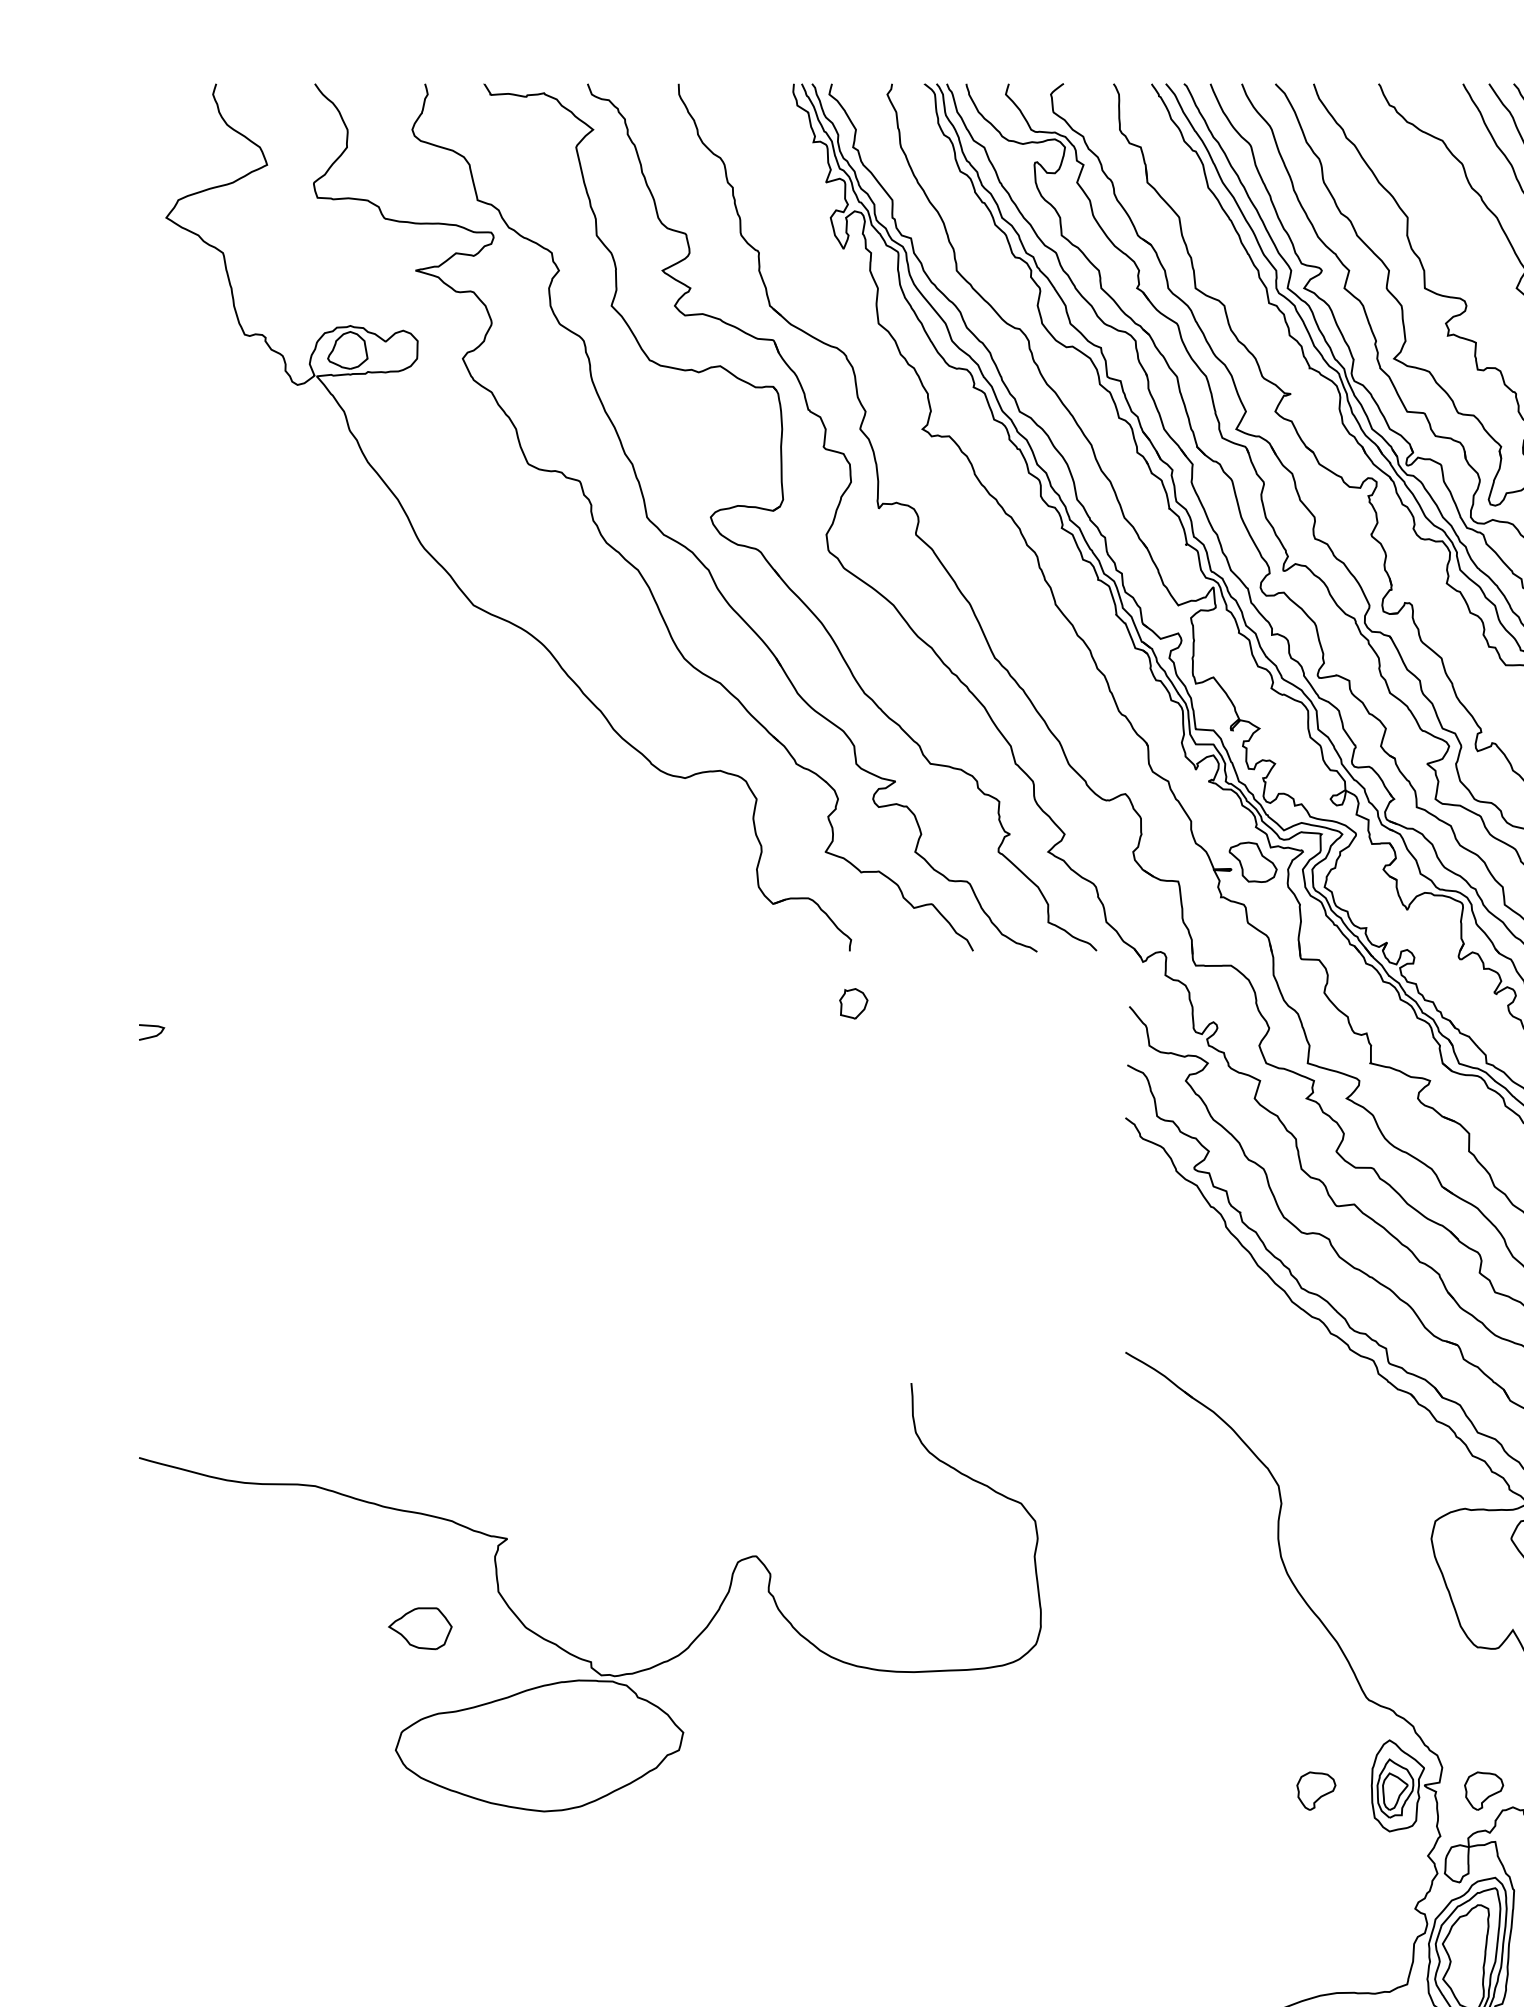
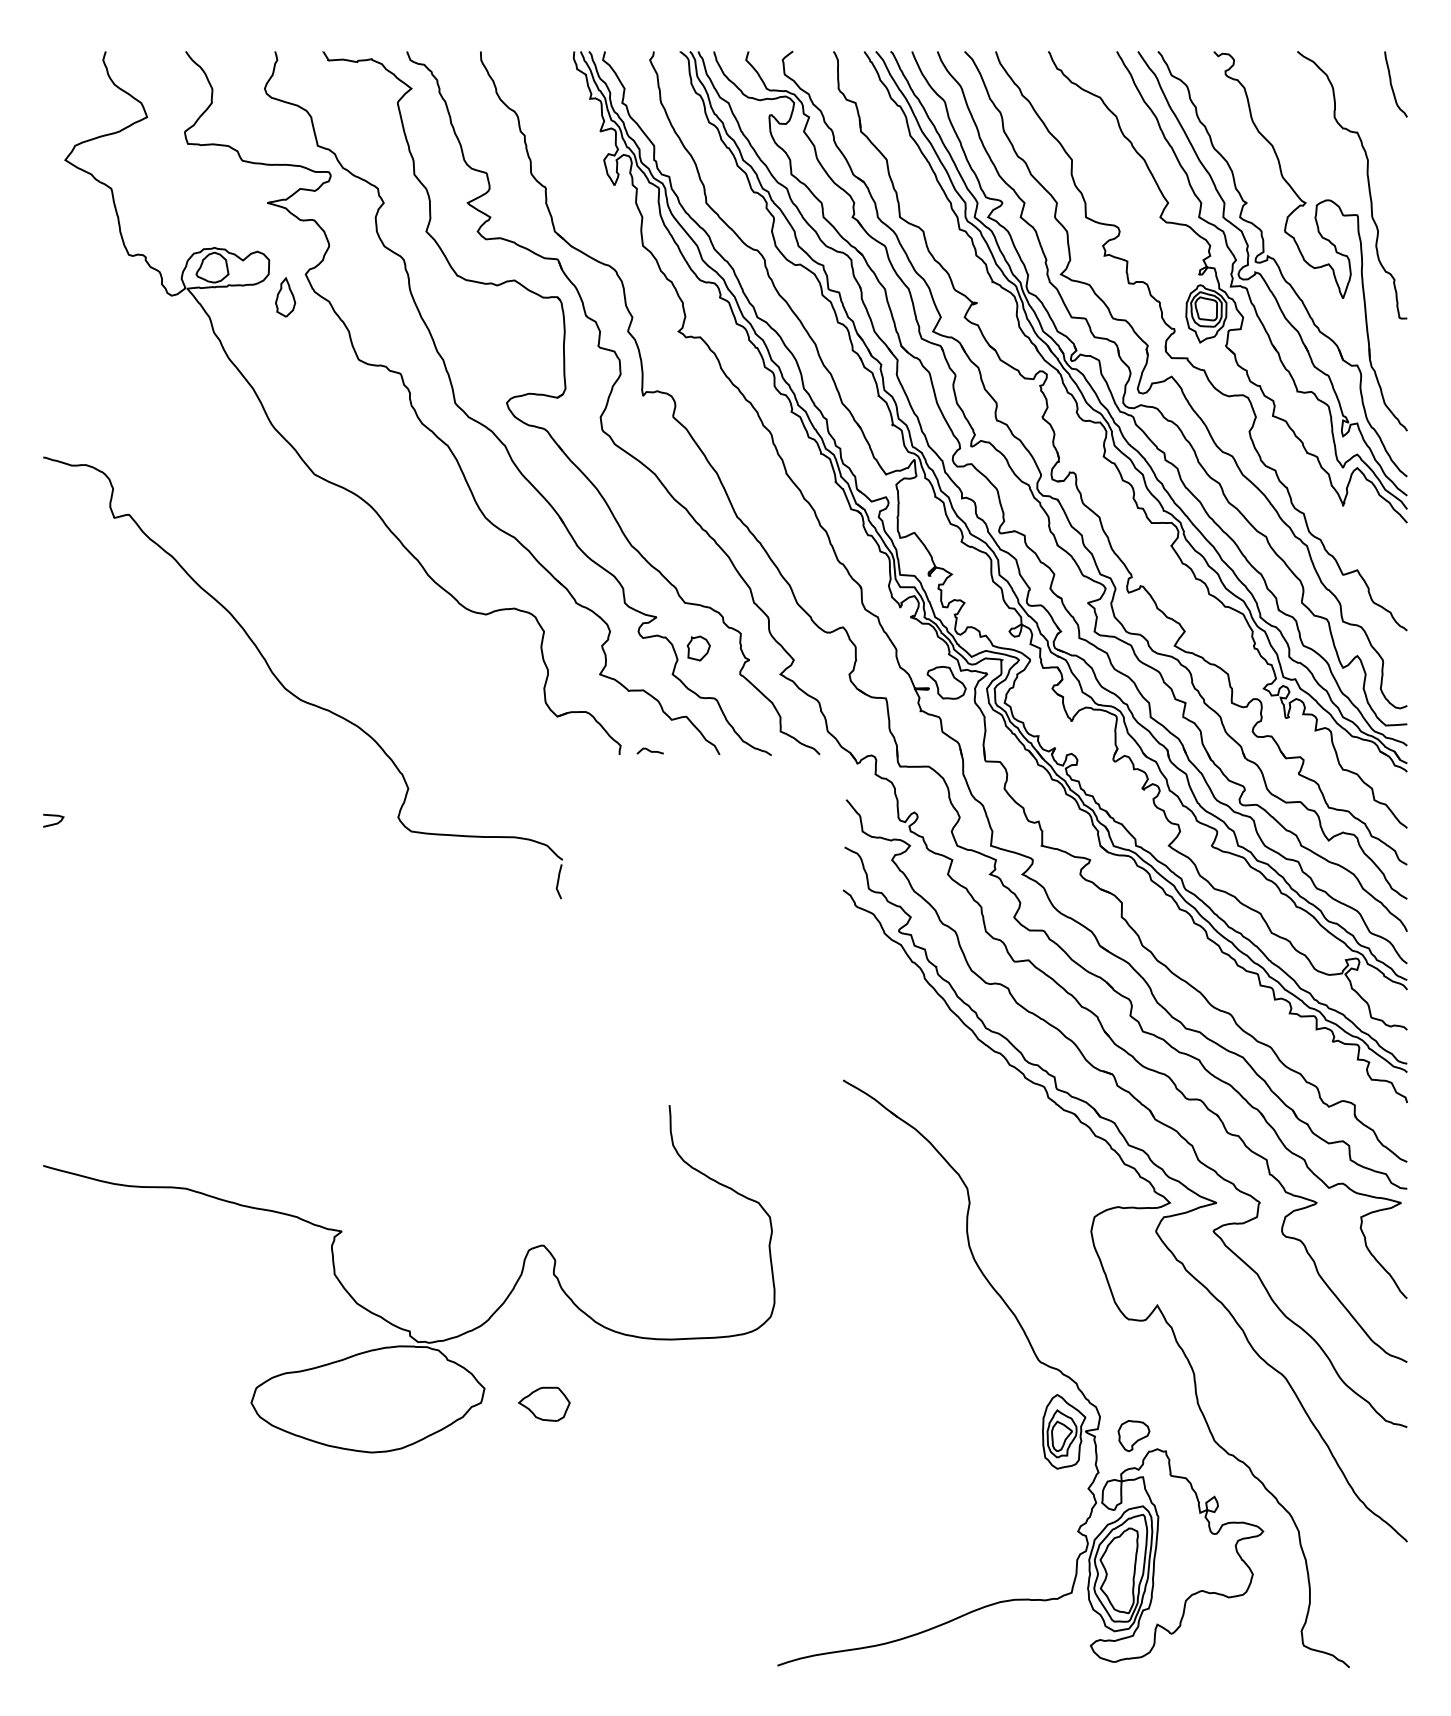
part: (437, 387) -> (285, 297), added
part: (446, 874) -> (292, 692), added
curve: (886, 945) -> (649, 750), added
part: (853, 1003) -> (698, 648), moved
part: (420, 1627) -> (544, 1403), moved
part: (1315, 1791) -> (997, 1436), removed

